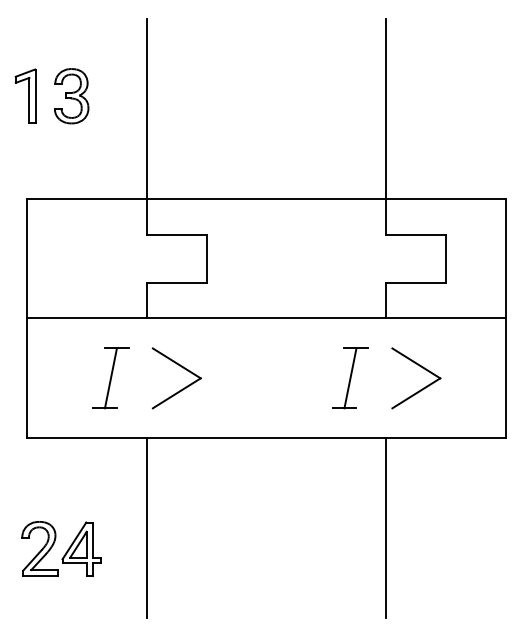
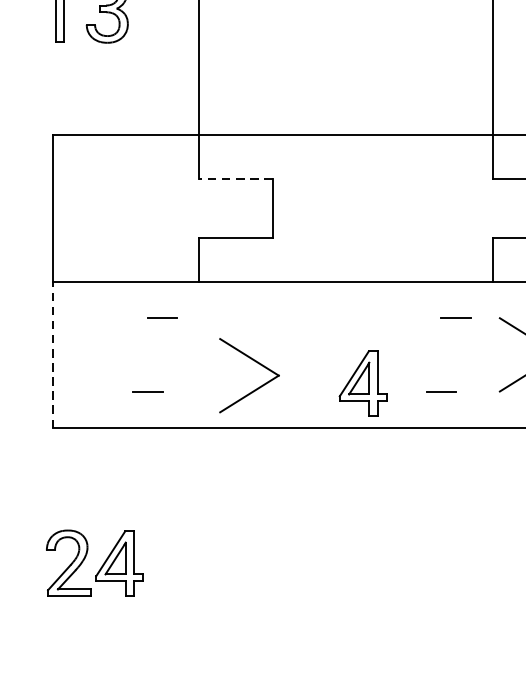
line: (176, 234) -> (235, 178), solid -> dashed
part: (182, 368) -> (256, 363), moved
line: (27, 378) -> (53, 355), solid -> dashed
line: (110, 378) -> (154, 355), removed
line: (350, 378) -> (448, 355), removed
part: (280, 401) -> (362, 383), added
line: (146, 527) -> (198, 537), removed
line: (386, 527) -> (492, 537), removed

